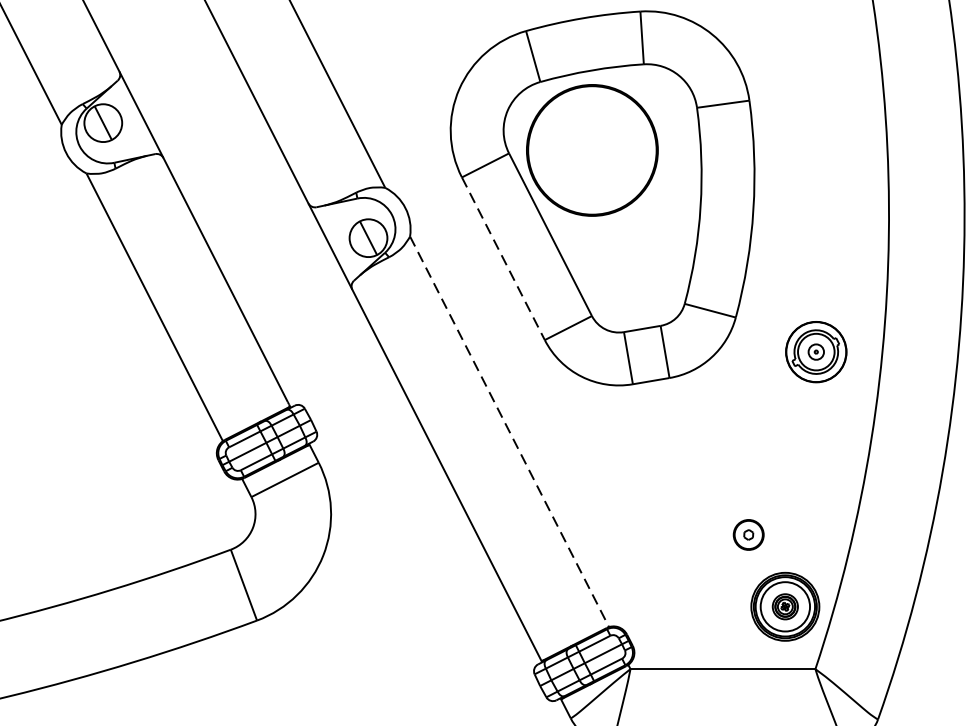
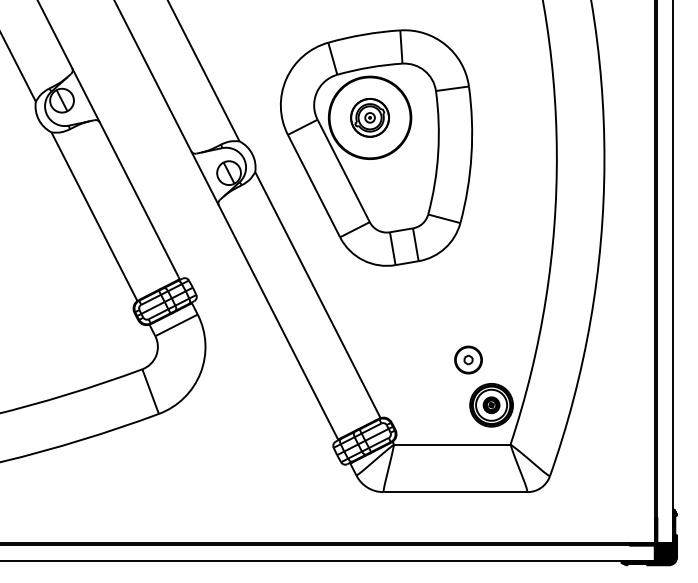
line: (504, 259) -> (314, 186), dashed -> solid
part: (815, 351) -> (369, 117), moved
line: (510, 432) -> (318, 295), dashed -> solid
part: (748, 534) -> (468, 359), size x1.43

